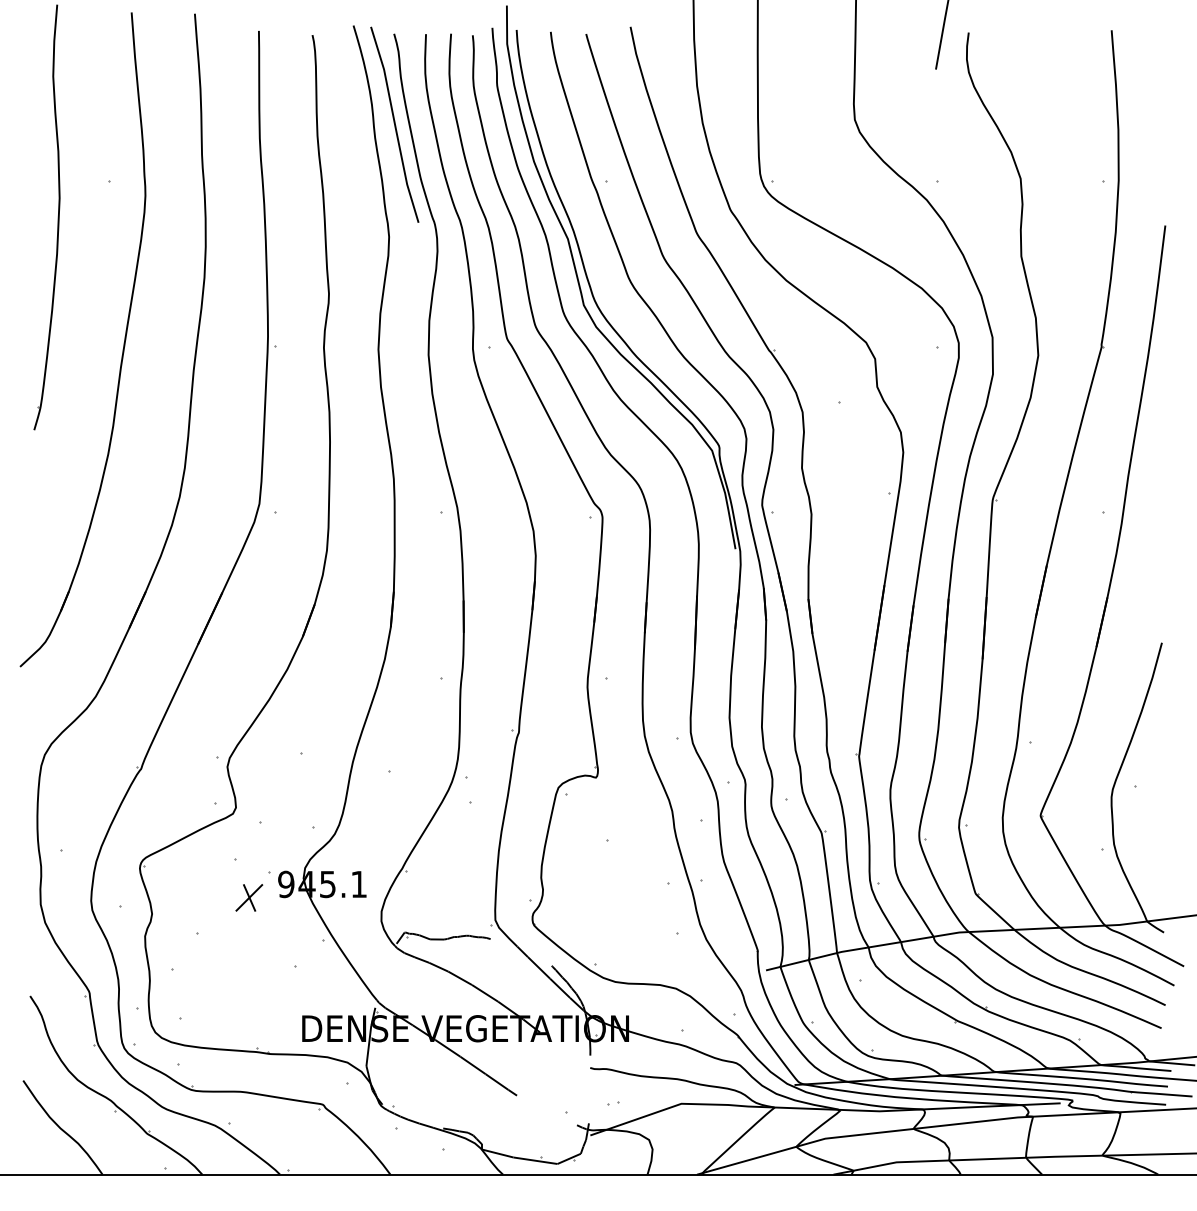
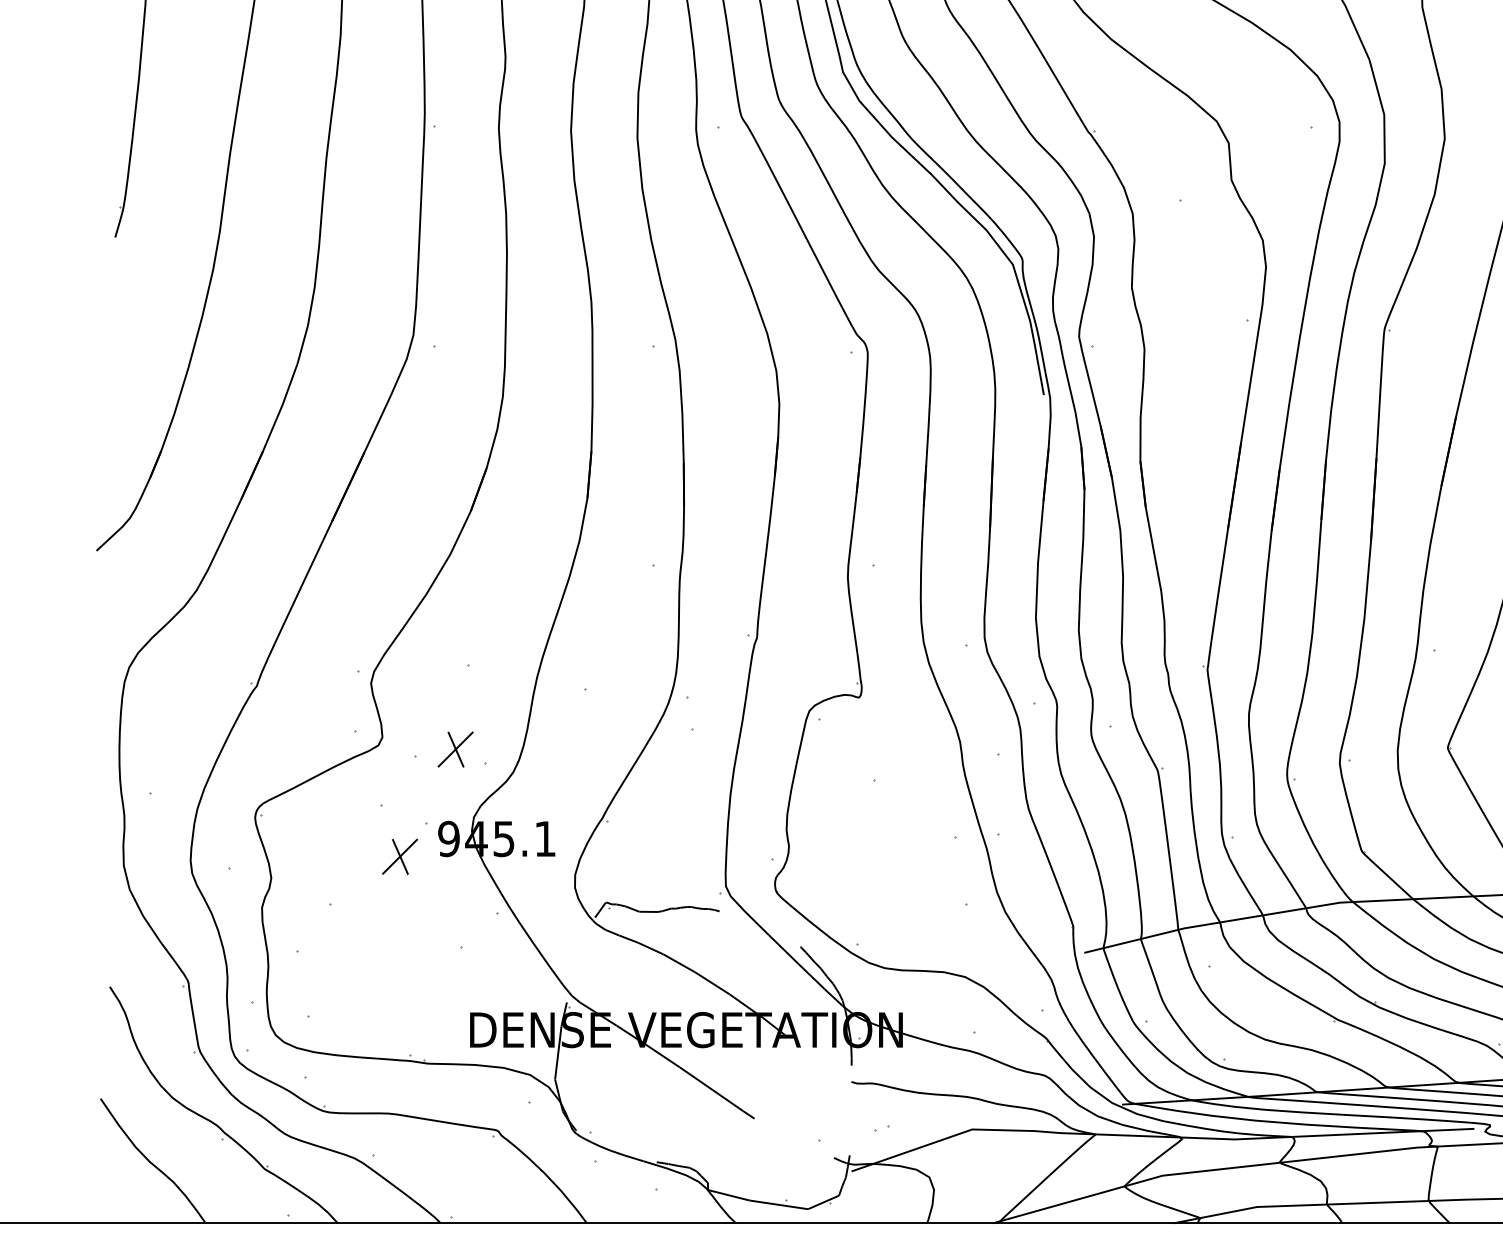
part: (291, 816) -> (455, 749), added

